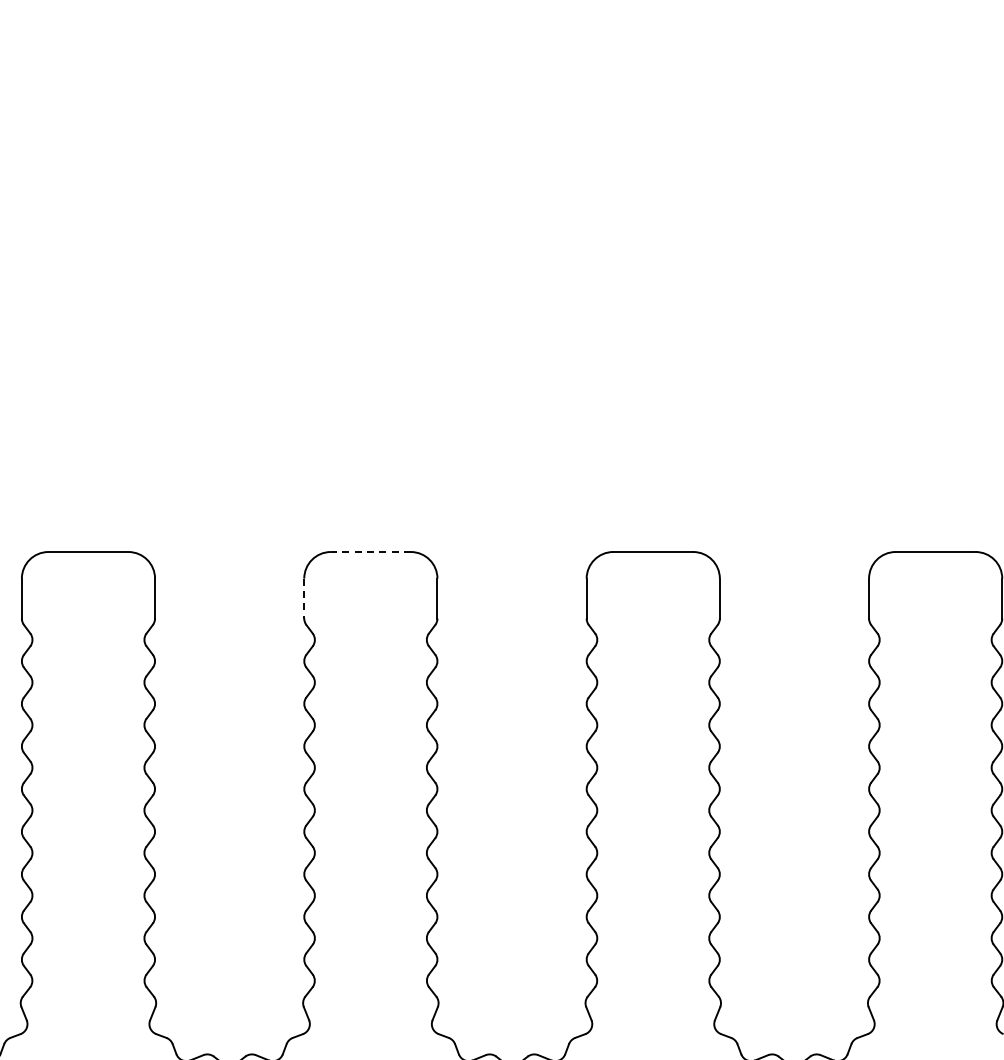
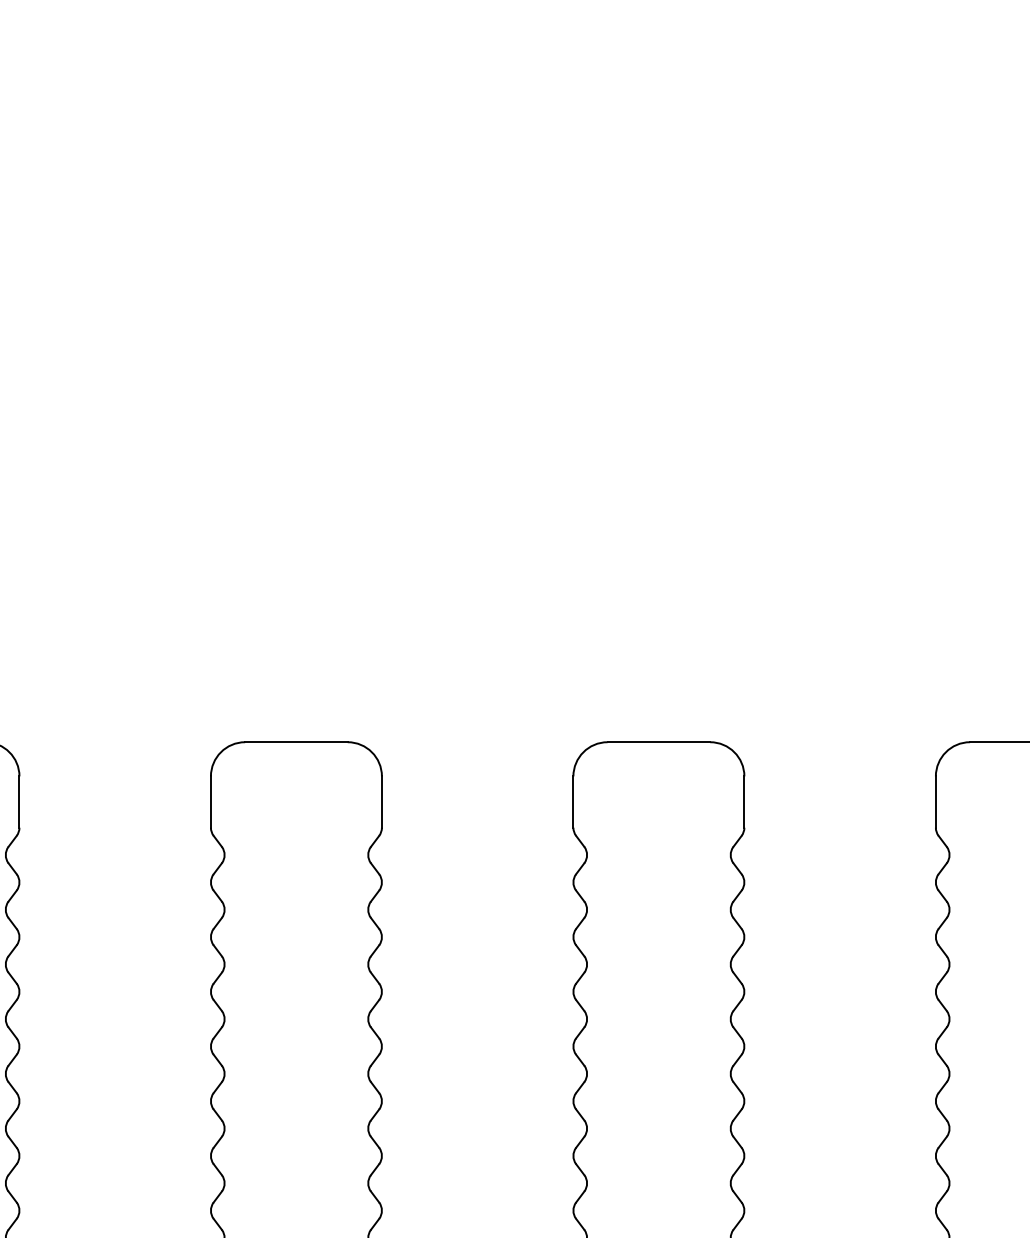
line: (370, 552) -> (295, 742), dashed -> solid
line: (304, 598) -> (211, 801), dashed -> solid

